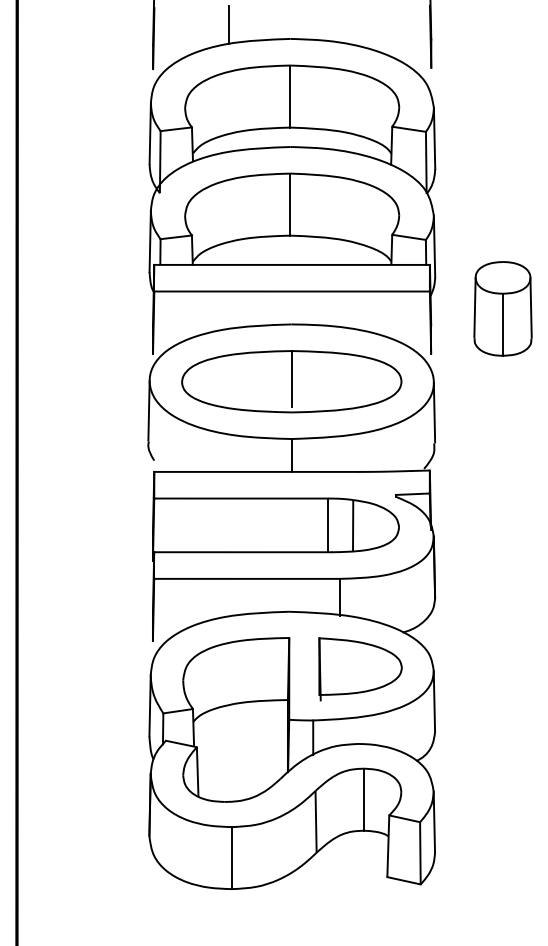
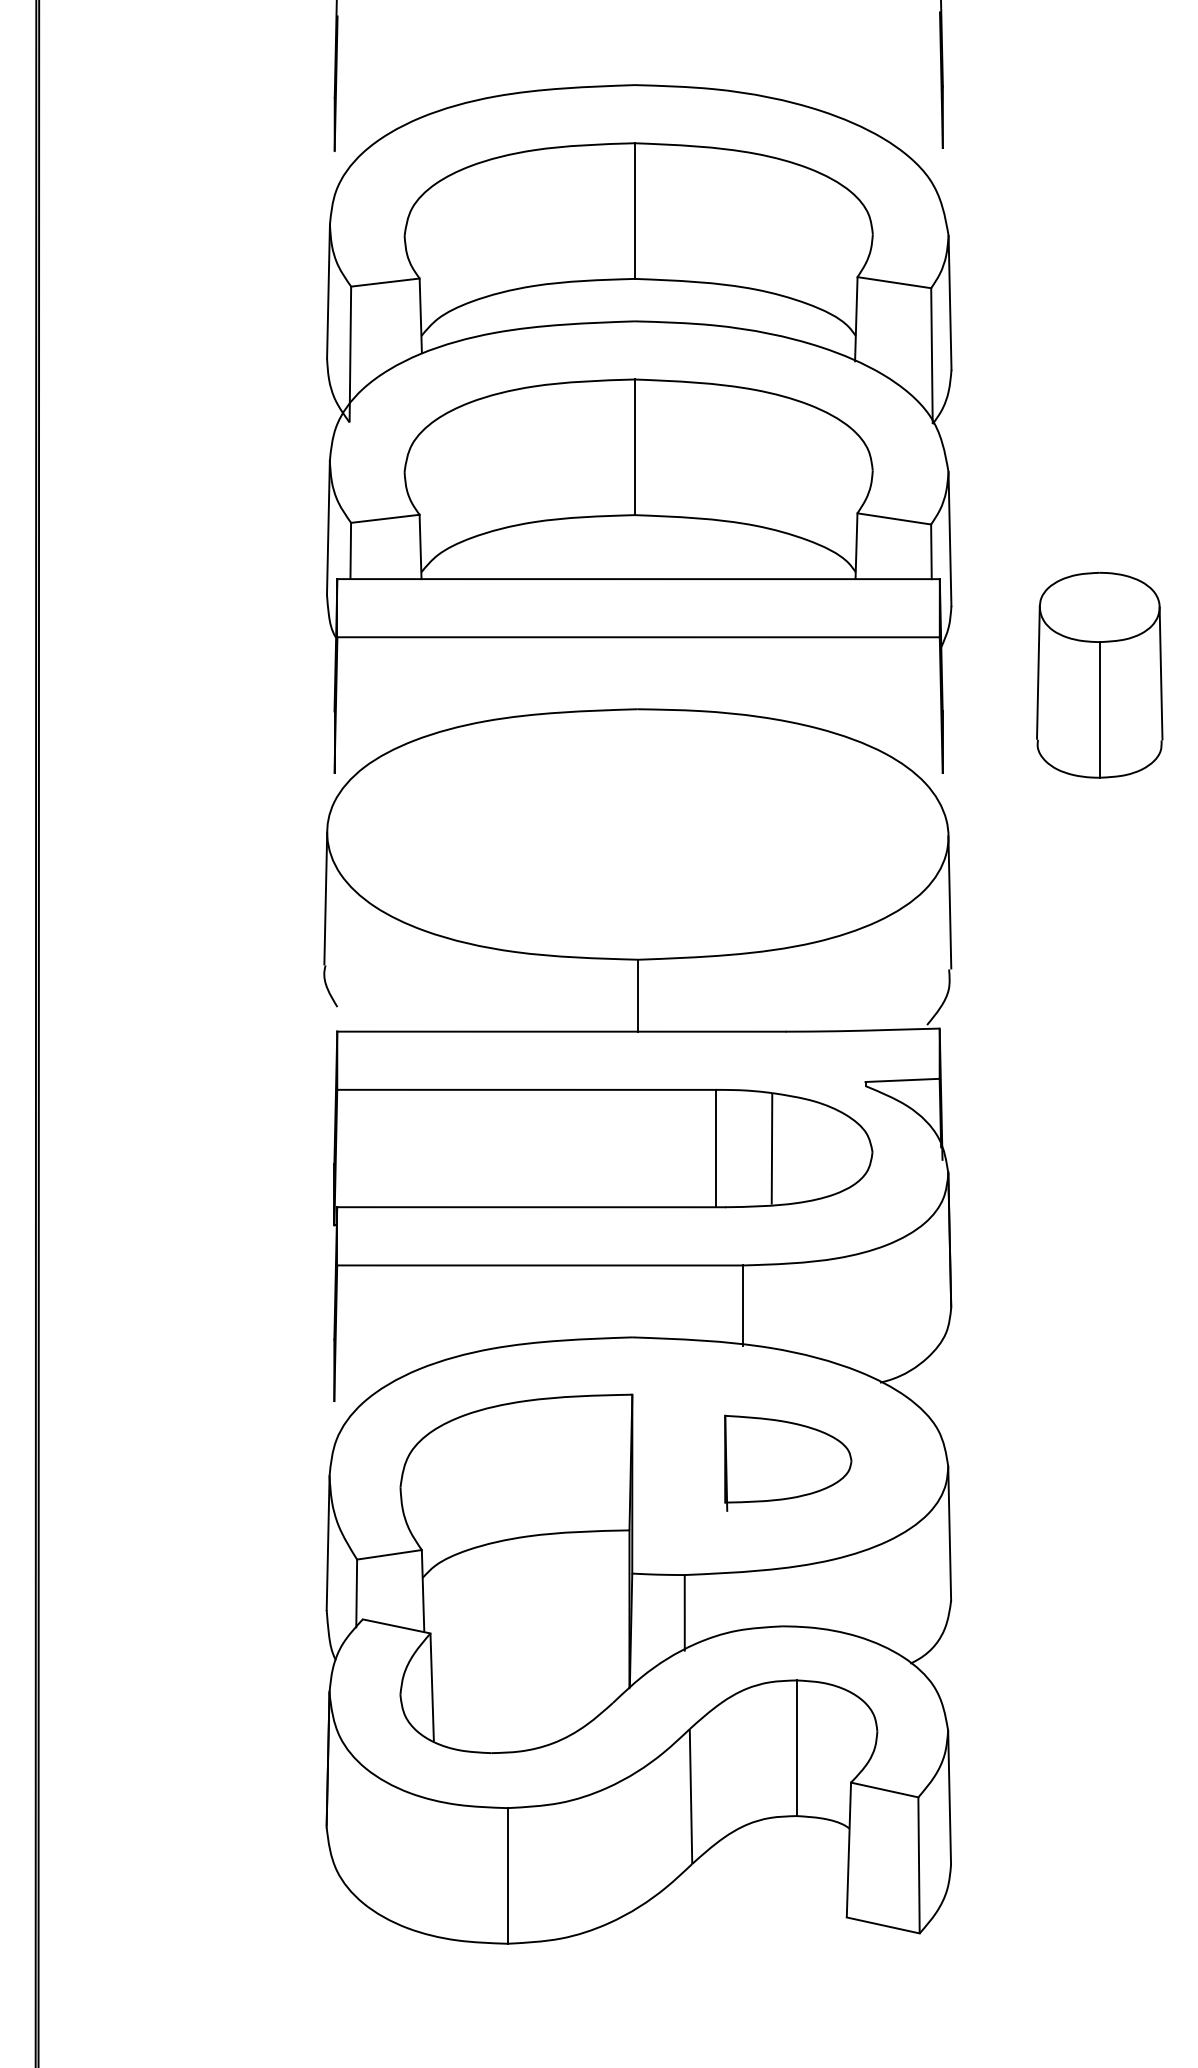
line: (228, 24) -> (499, 53), removed
part: (291, 381) -> (637, 833), removed
part: (360, 669) -> (788, 1463), size x0.7

